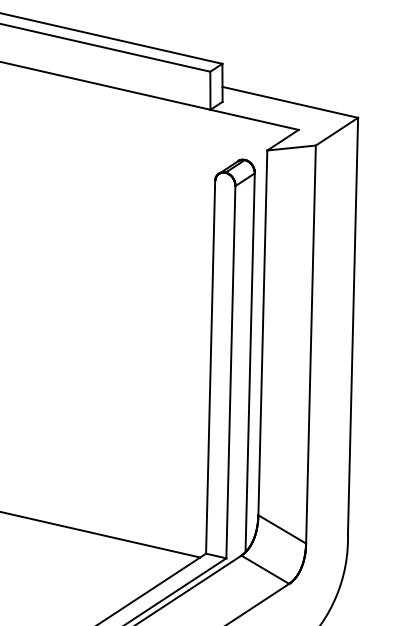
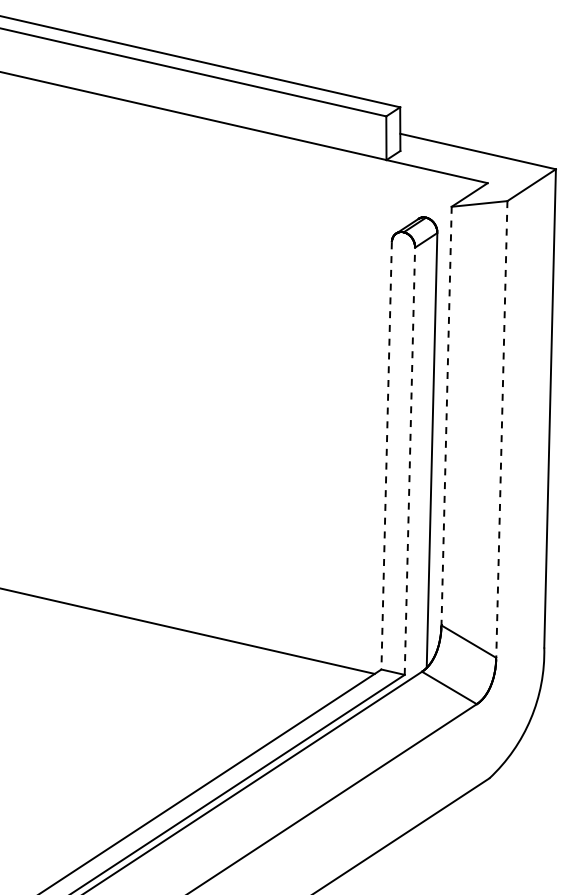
line: (262, 333) -> (446, 416), solid -> dashed
line: (310, 344) -> (501, 429), solid -> dashed
line: (210, 367) -> (386, 455), solid -> dashed
line: (230, 372) -> (409, 461), solid -> dashed

